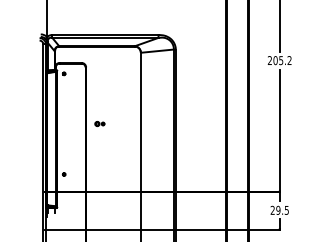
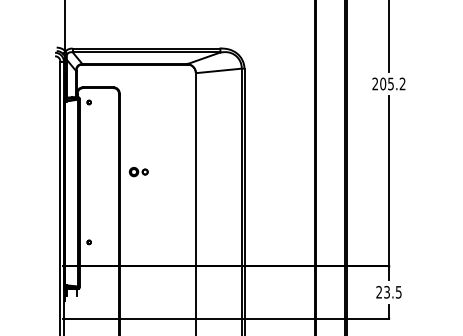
part: (99, 124) -> (138, 172), size x1.4
text: (278, 210) -> (387, 292), 29.5 -> 23.5

